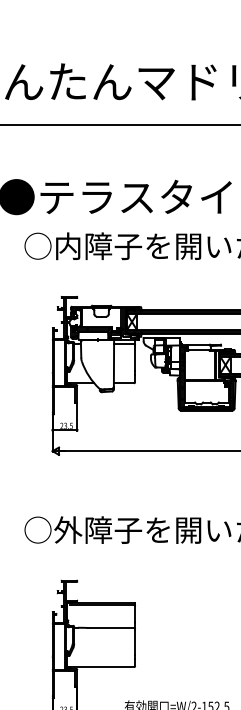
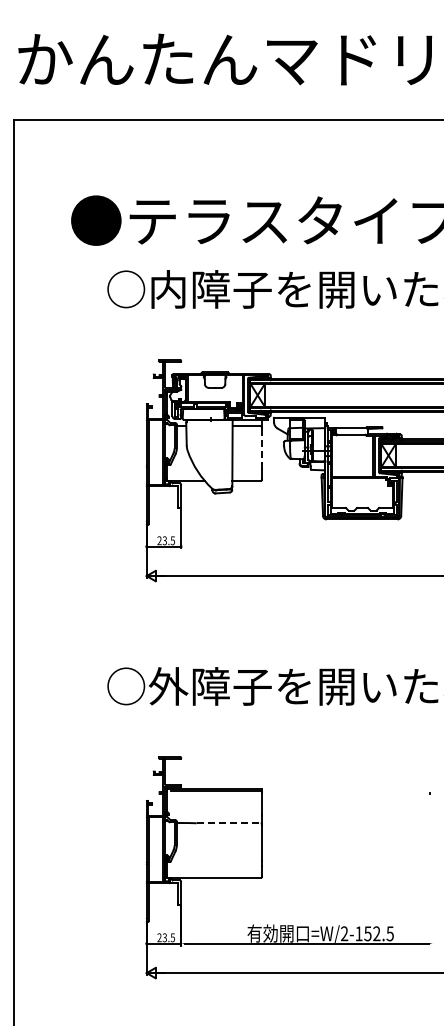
line: (135, 358) -> (262, 446), solid -> dashed
line: (111, 628) -> (228, 823), solid -> dashed

